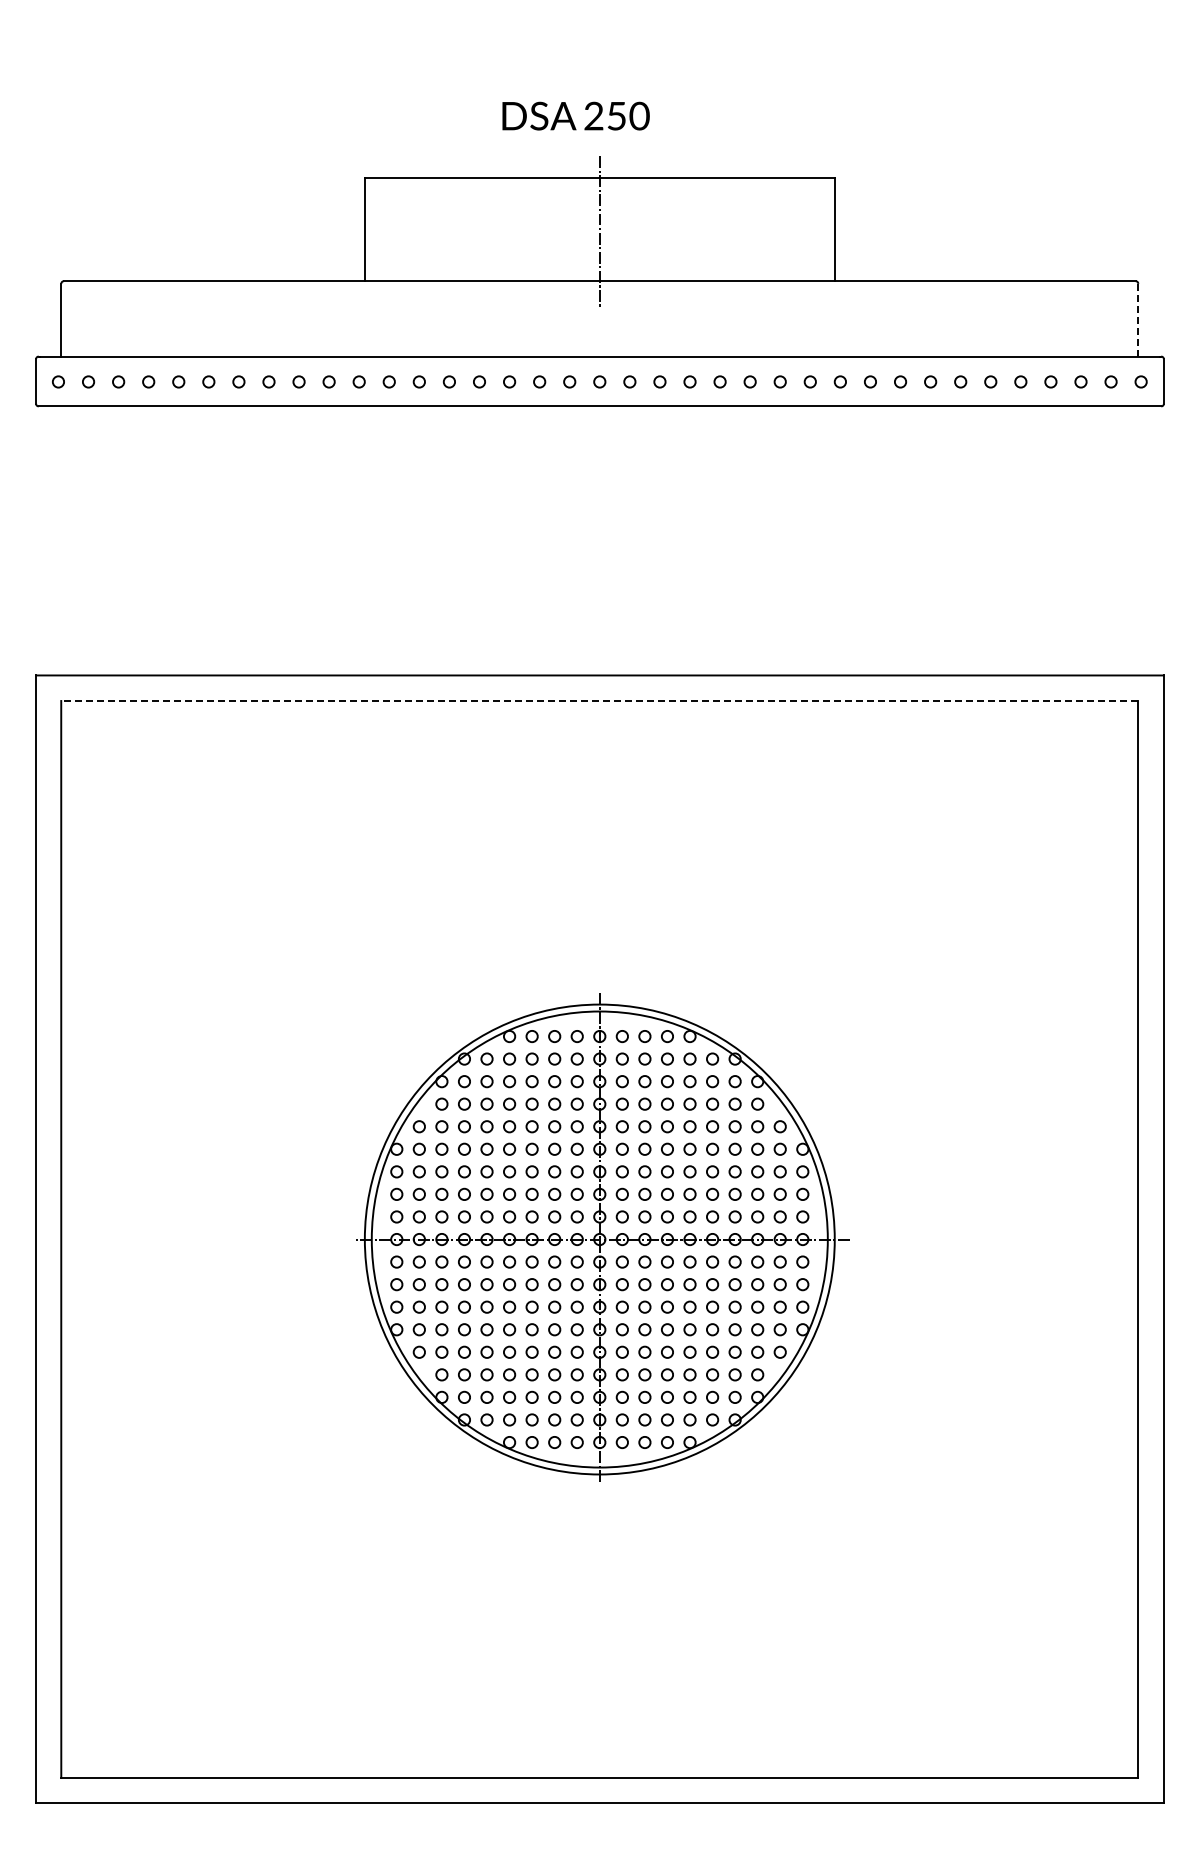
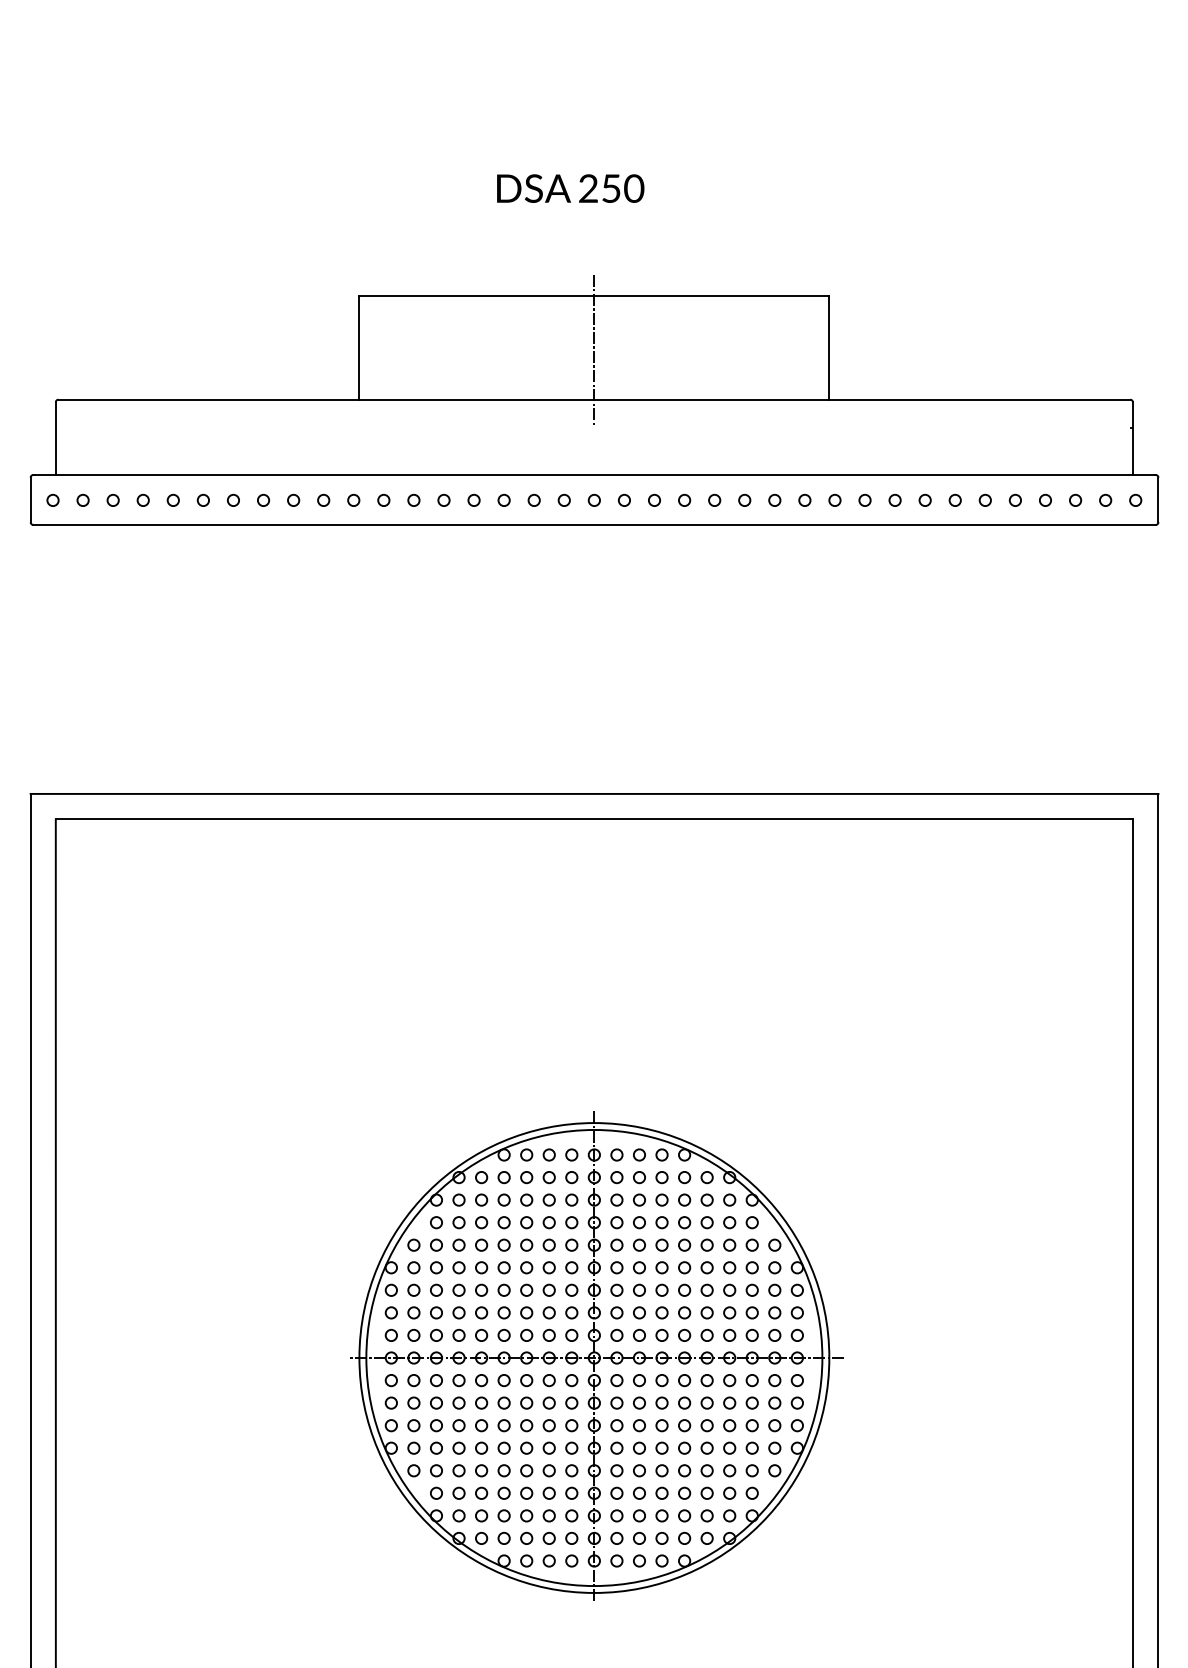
text: (575, 115) -> (570, 187), moved
line: (1138, 320) -> (1133, 438), dashed -> solid
line: (599, 701) -> (594, 819), dashed -> solid

